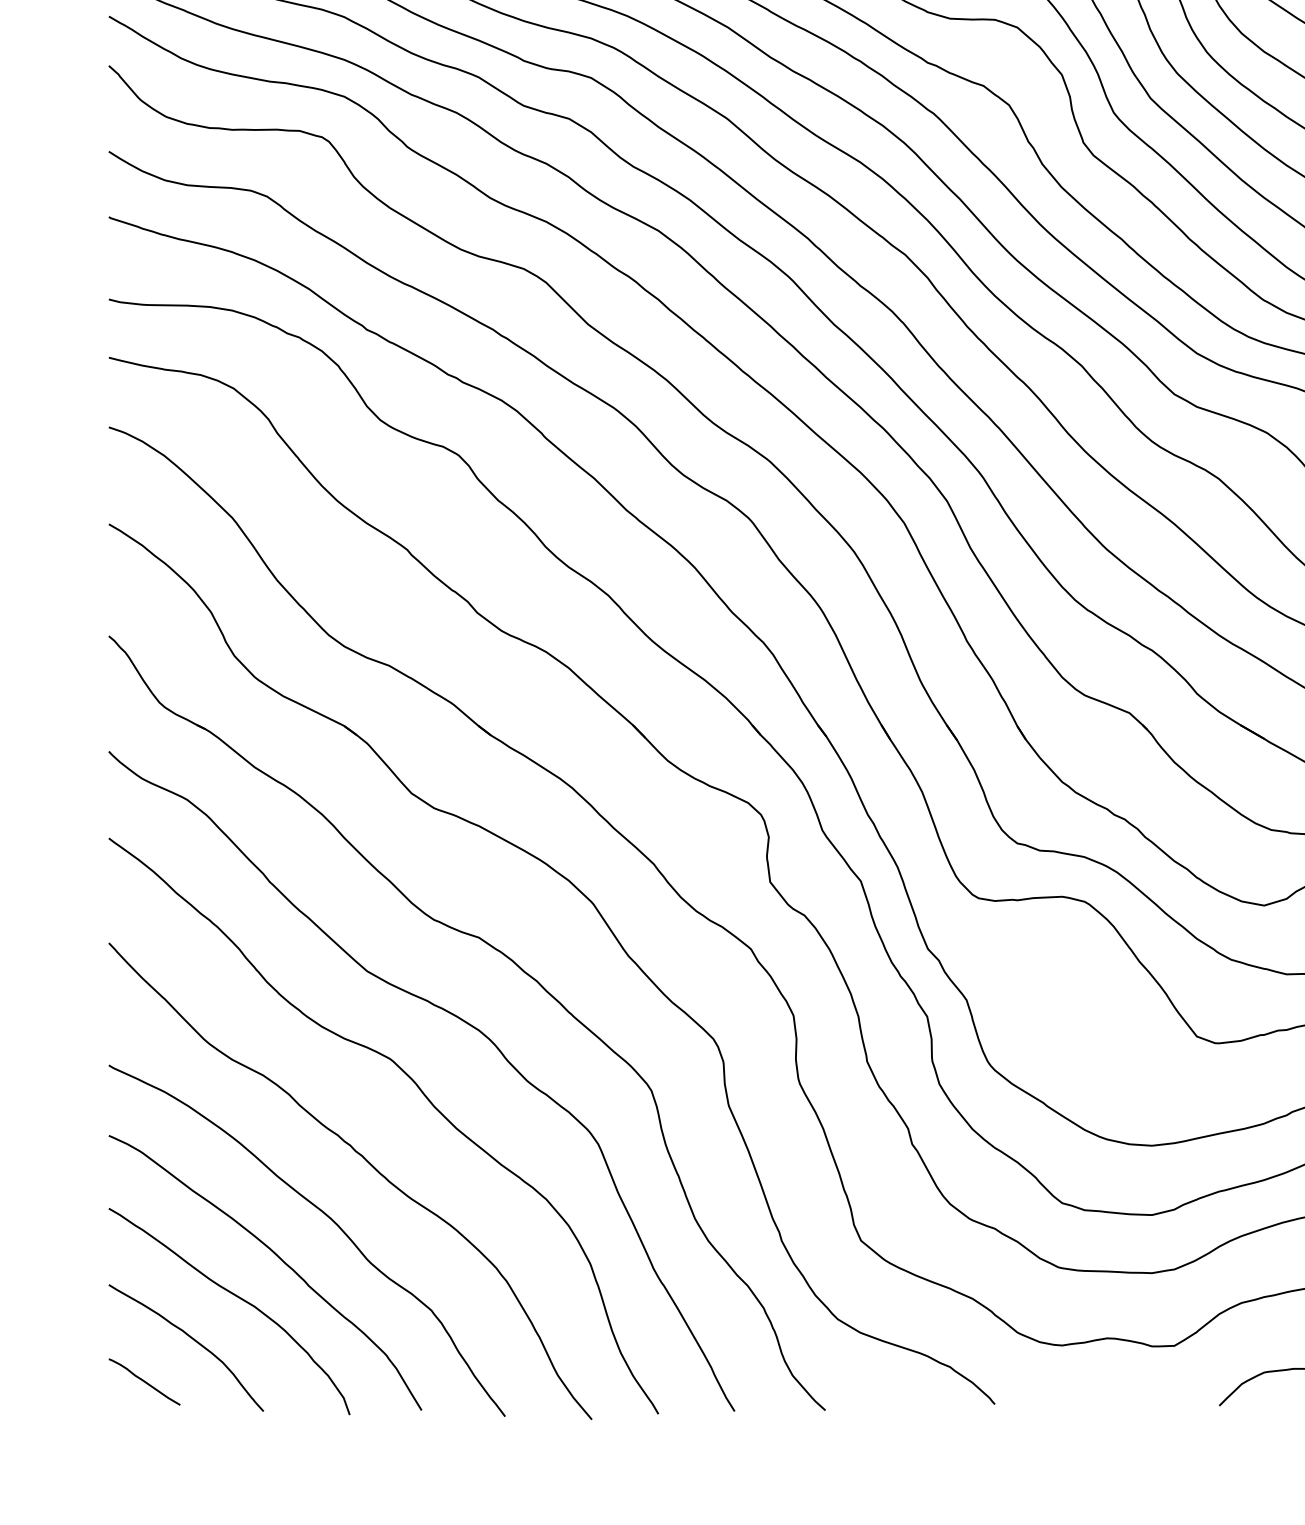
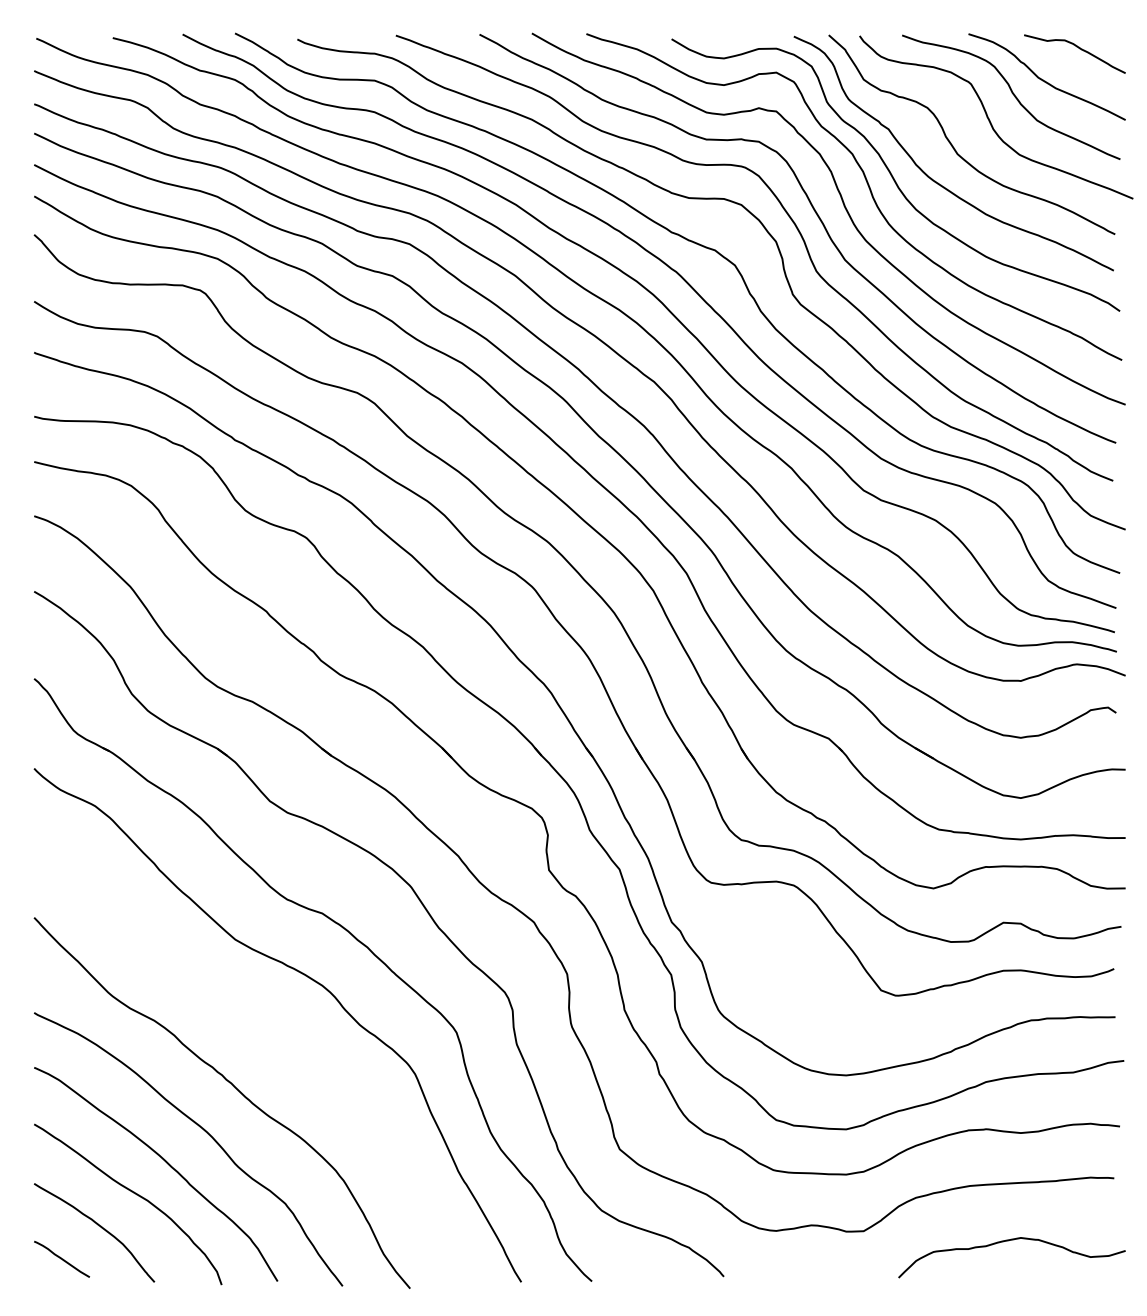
curve: (420, 1091) -> (276, 1033), removed

